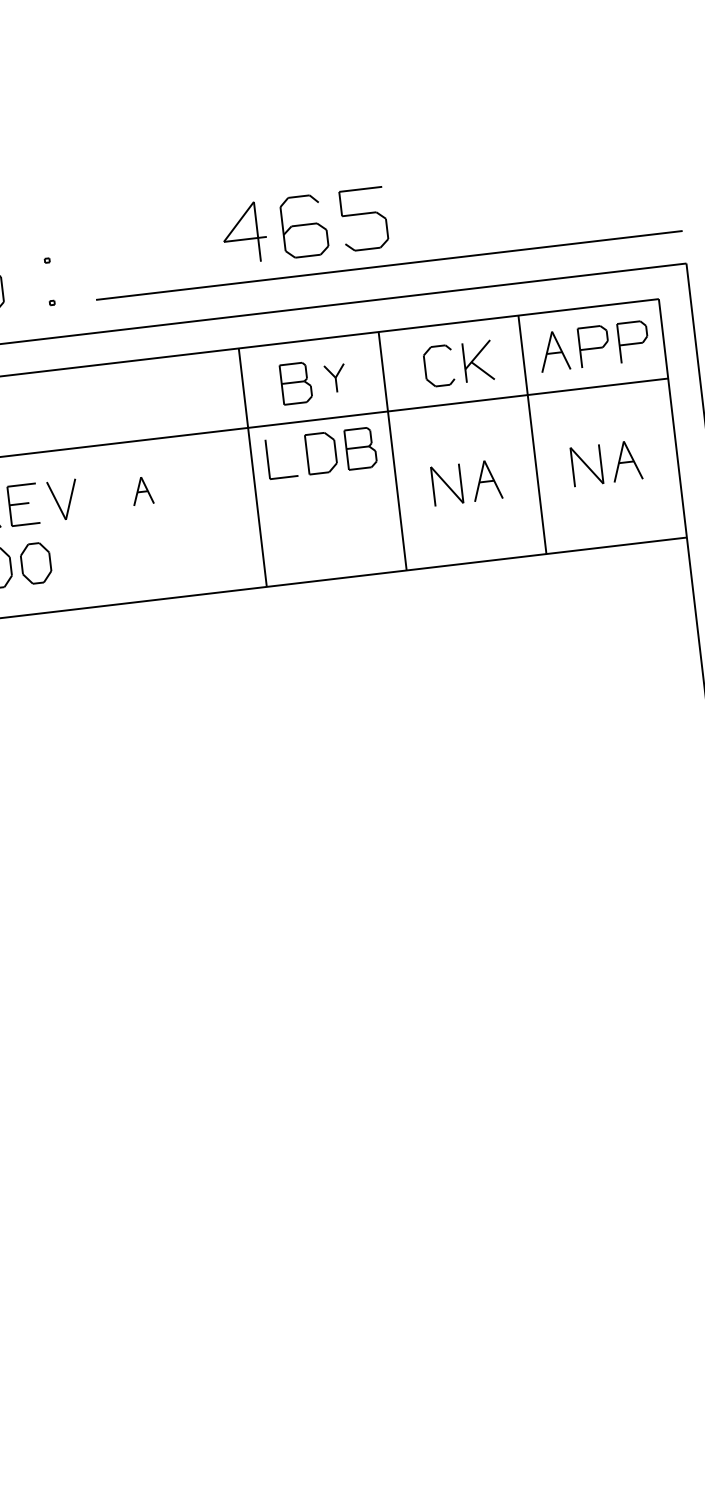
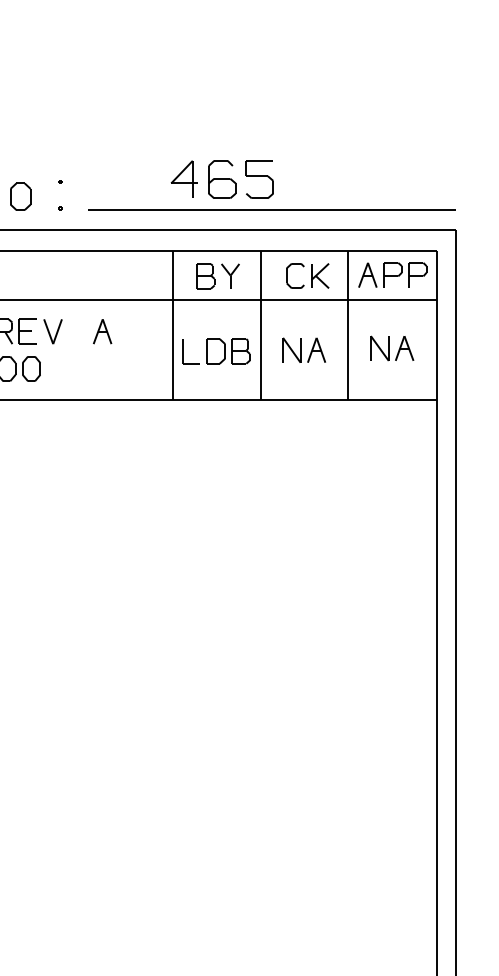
part: (335, 377) -> (230, 275), size x1.43
part: (321, 453) -> (216, 351), moved
part: (142, 490) -> (102, 331), size x1.43

